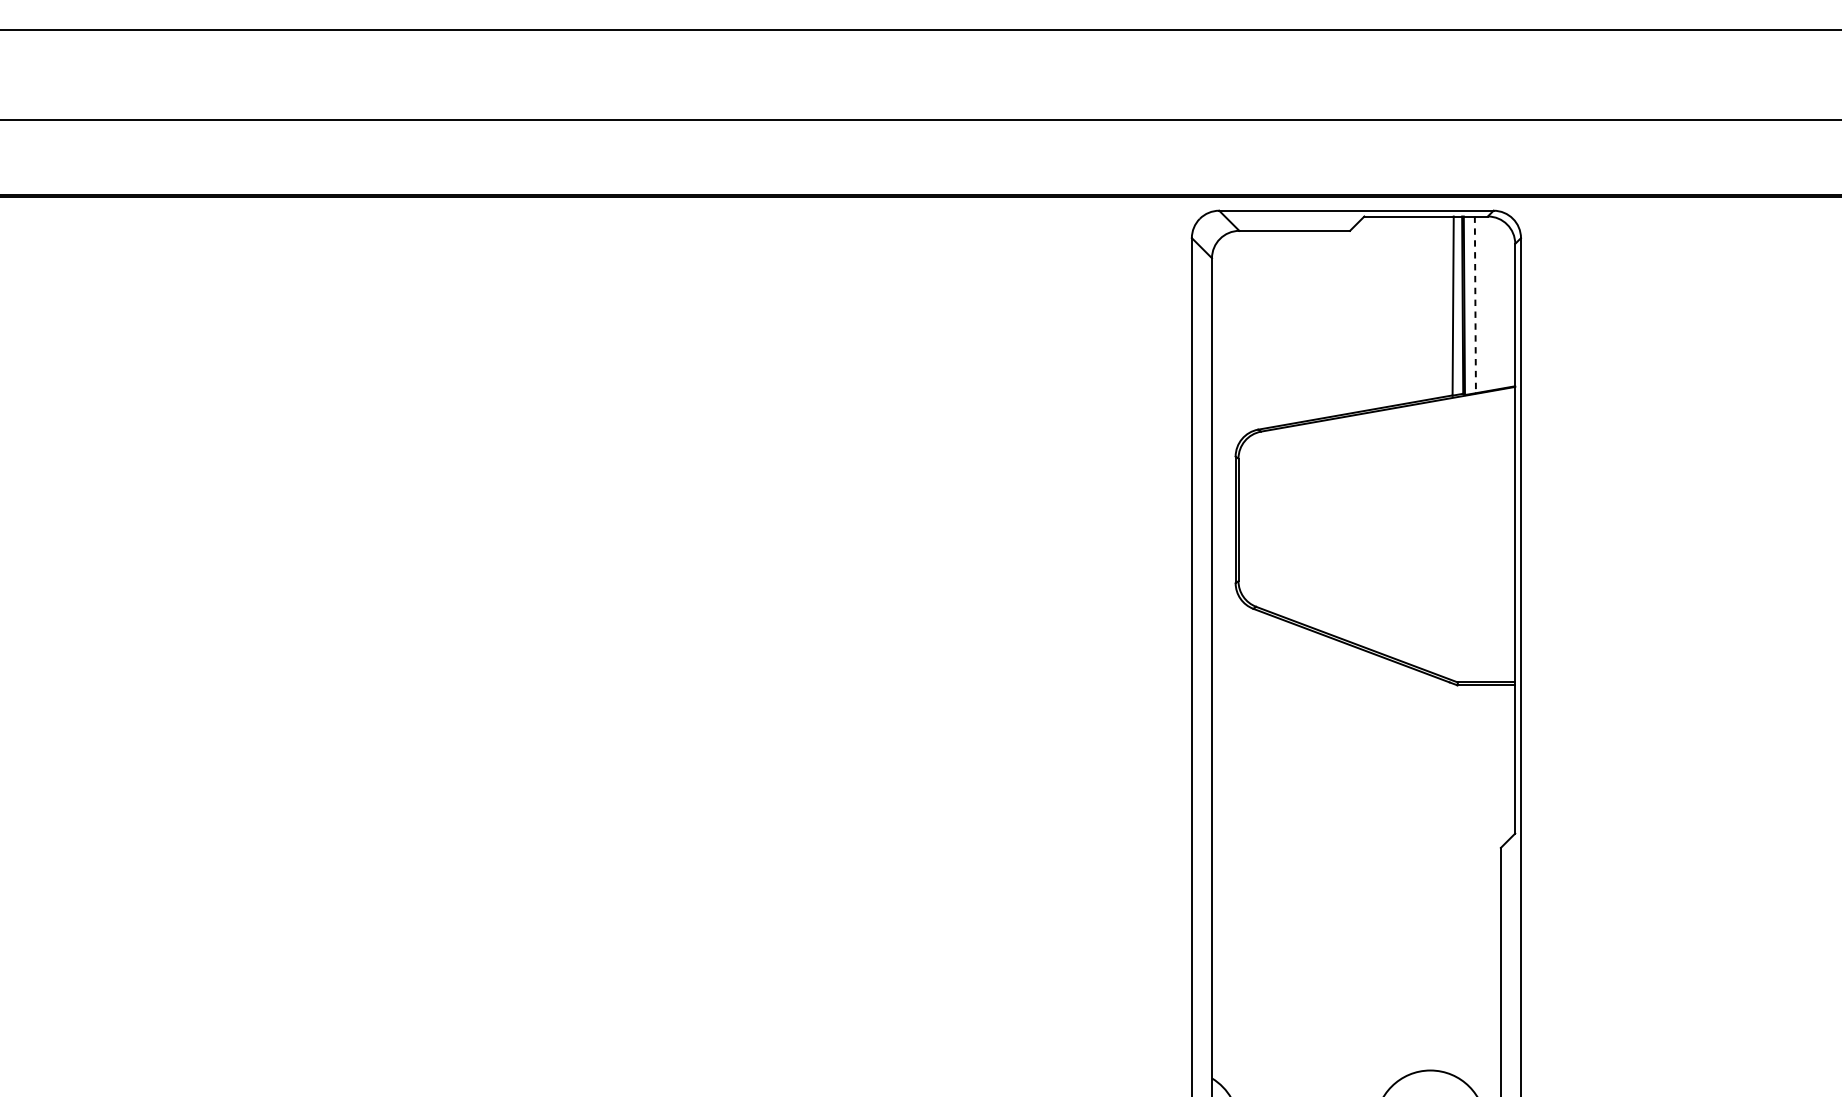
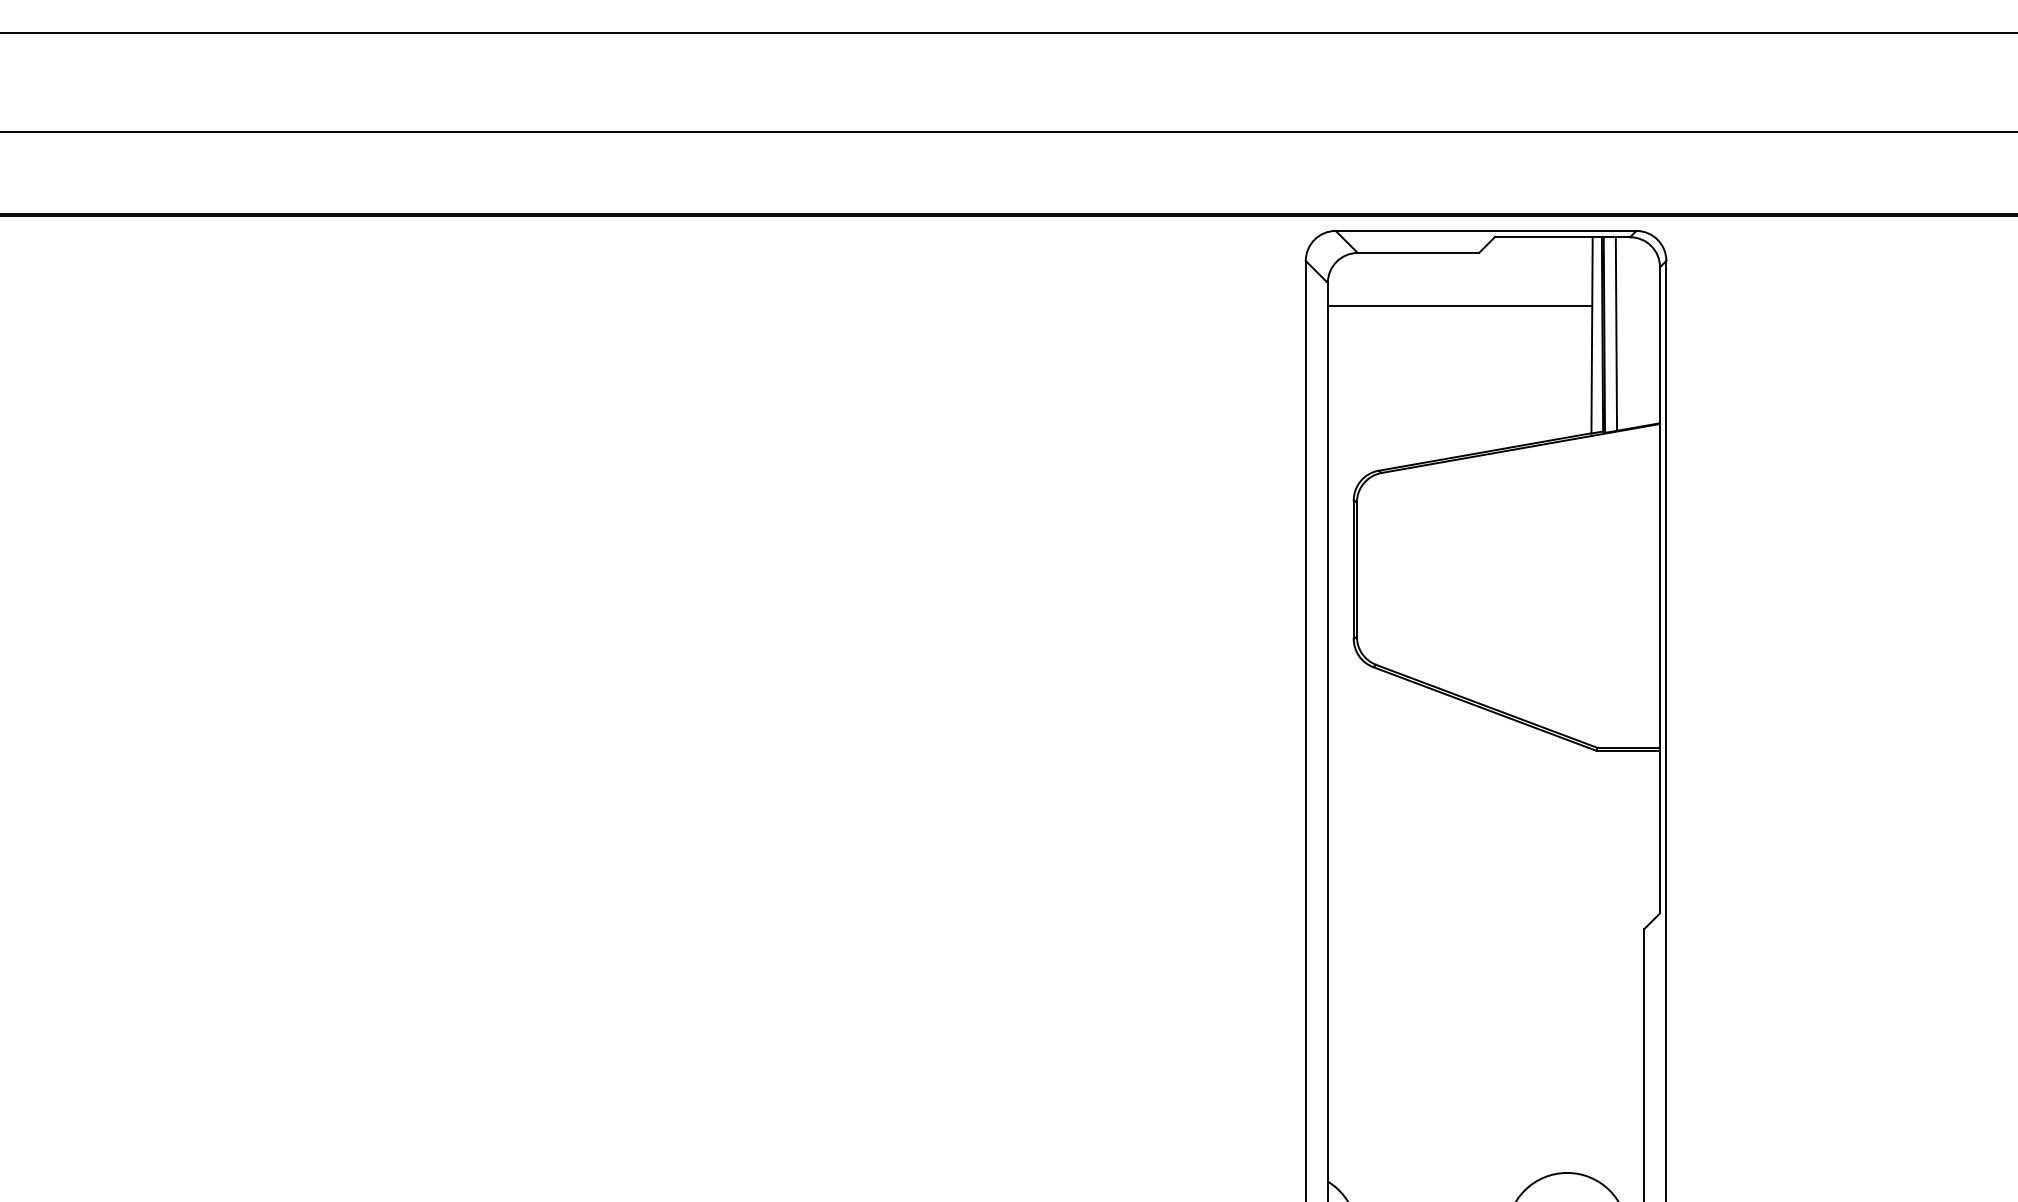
line: (1332, 279) -> (1459, 306), added
line: (1475, 305) -> (1616, 334), dashed -> solid

